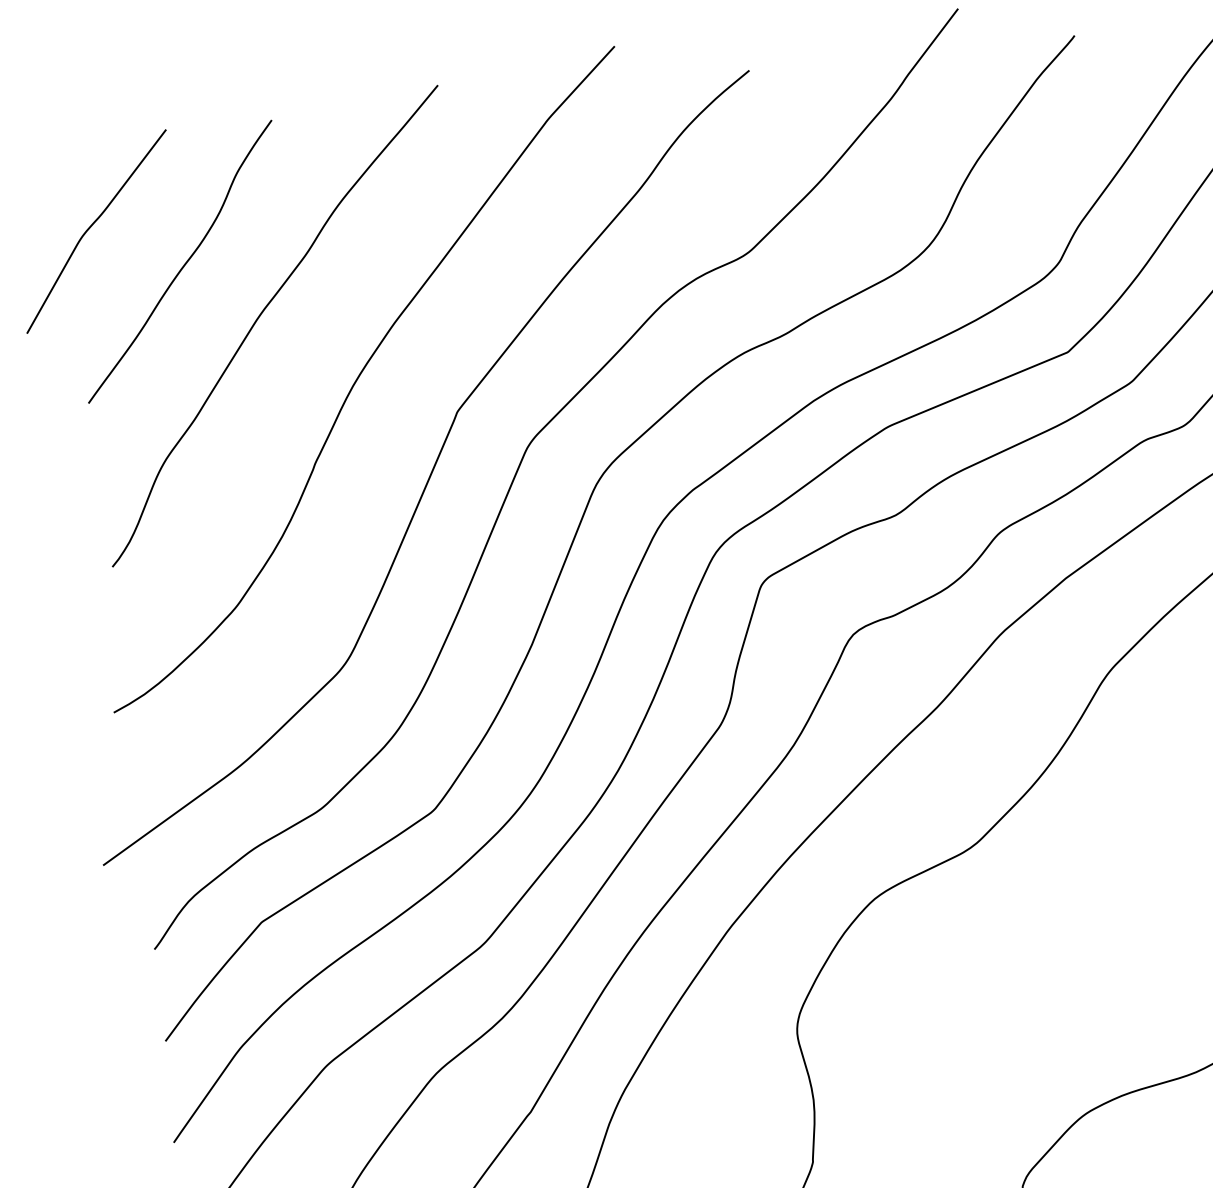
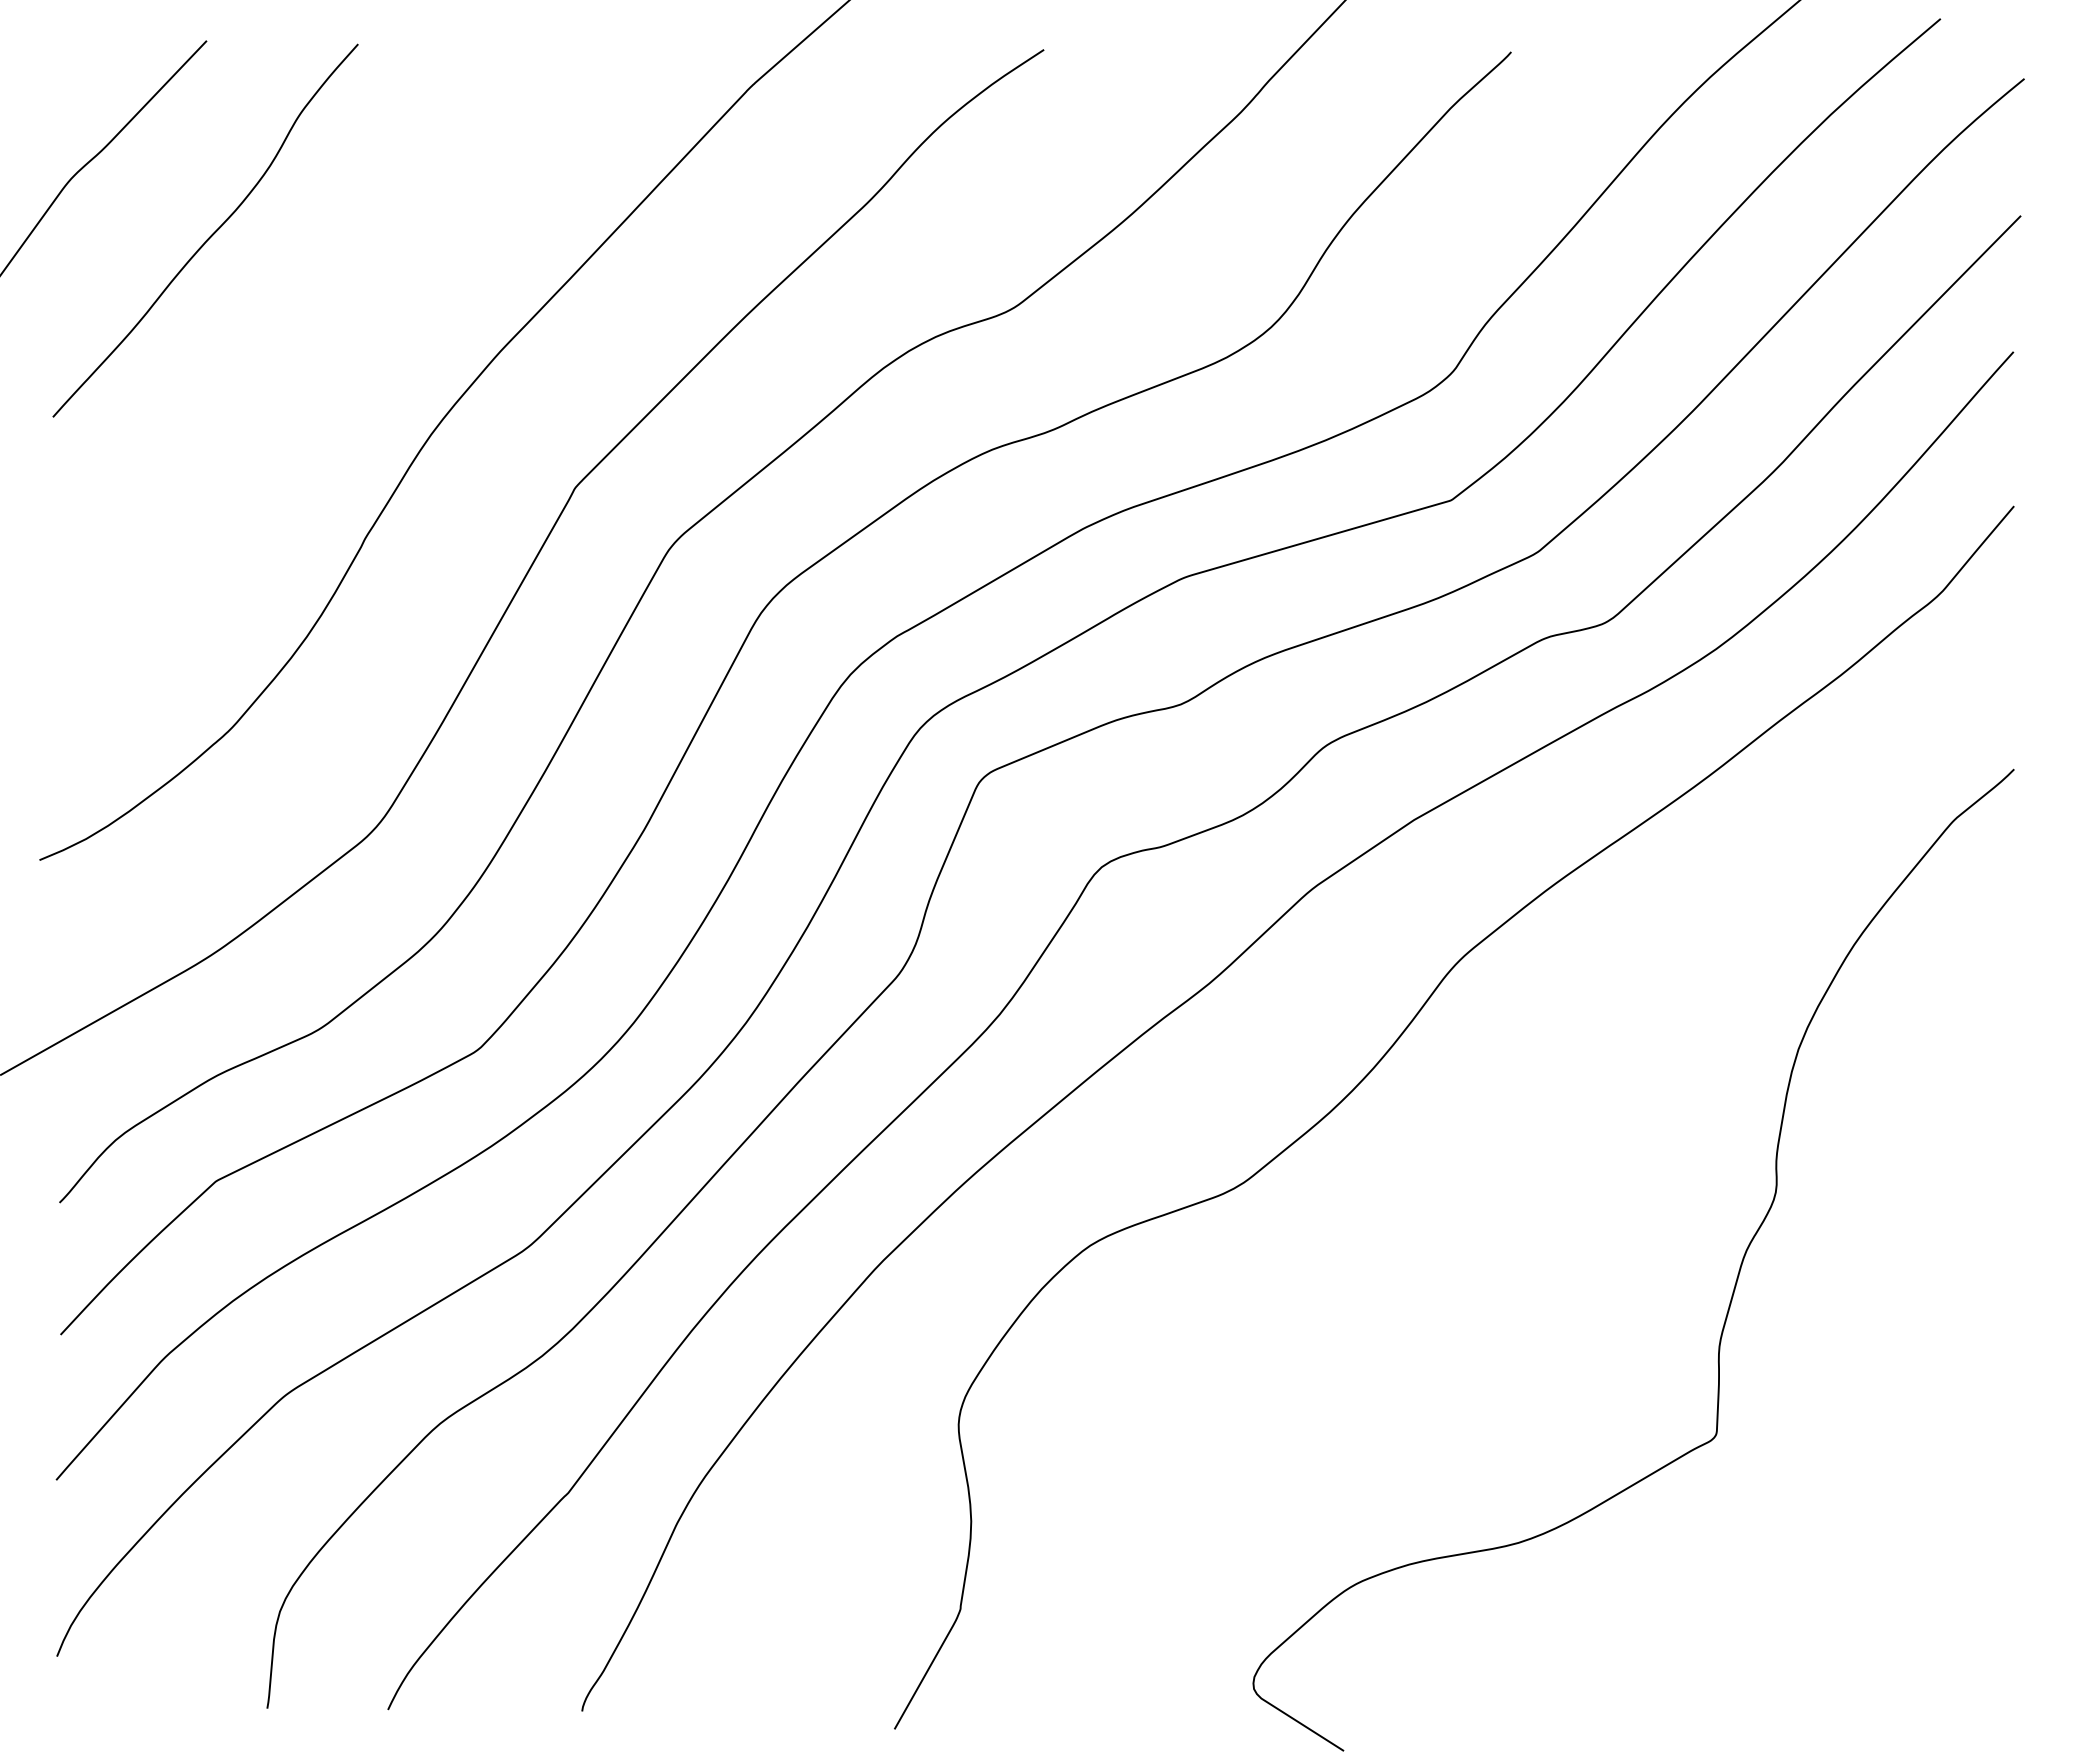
curve: (261, 314) -> (312, 318), removed

